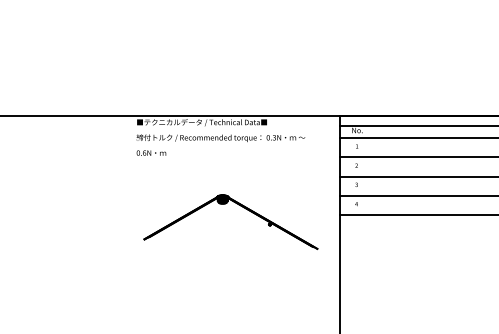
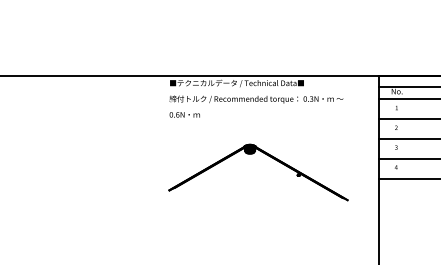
part: (225, 204) -> (252, 154), moved

